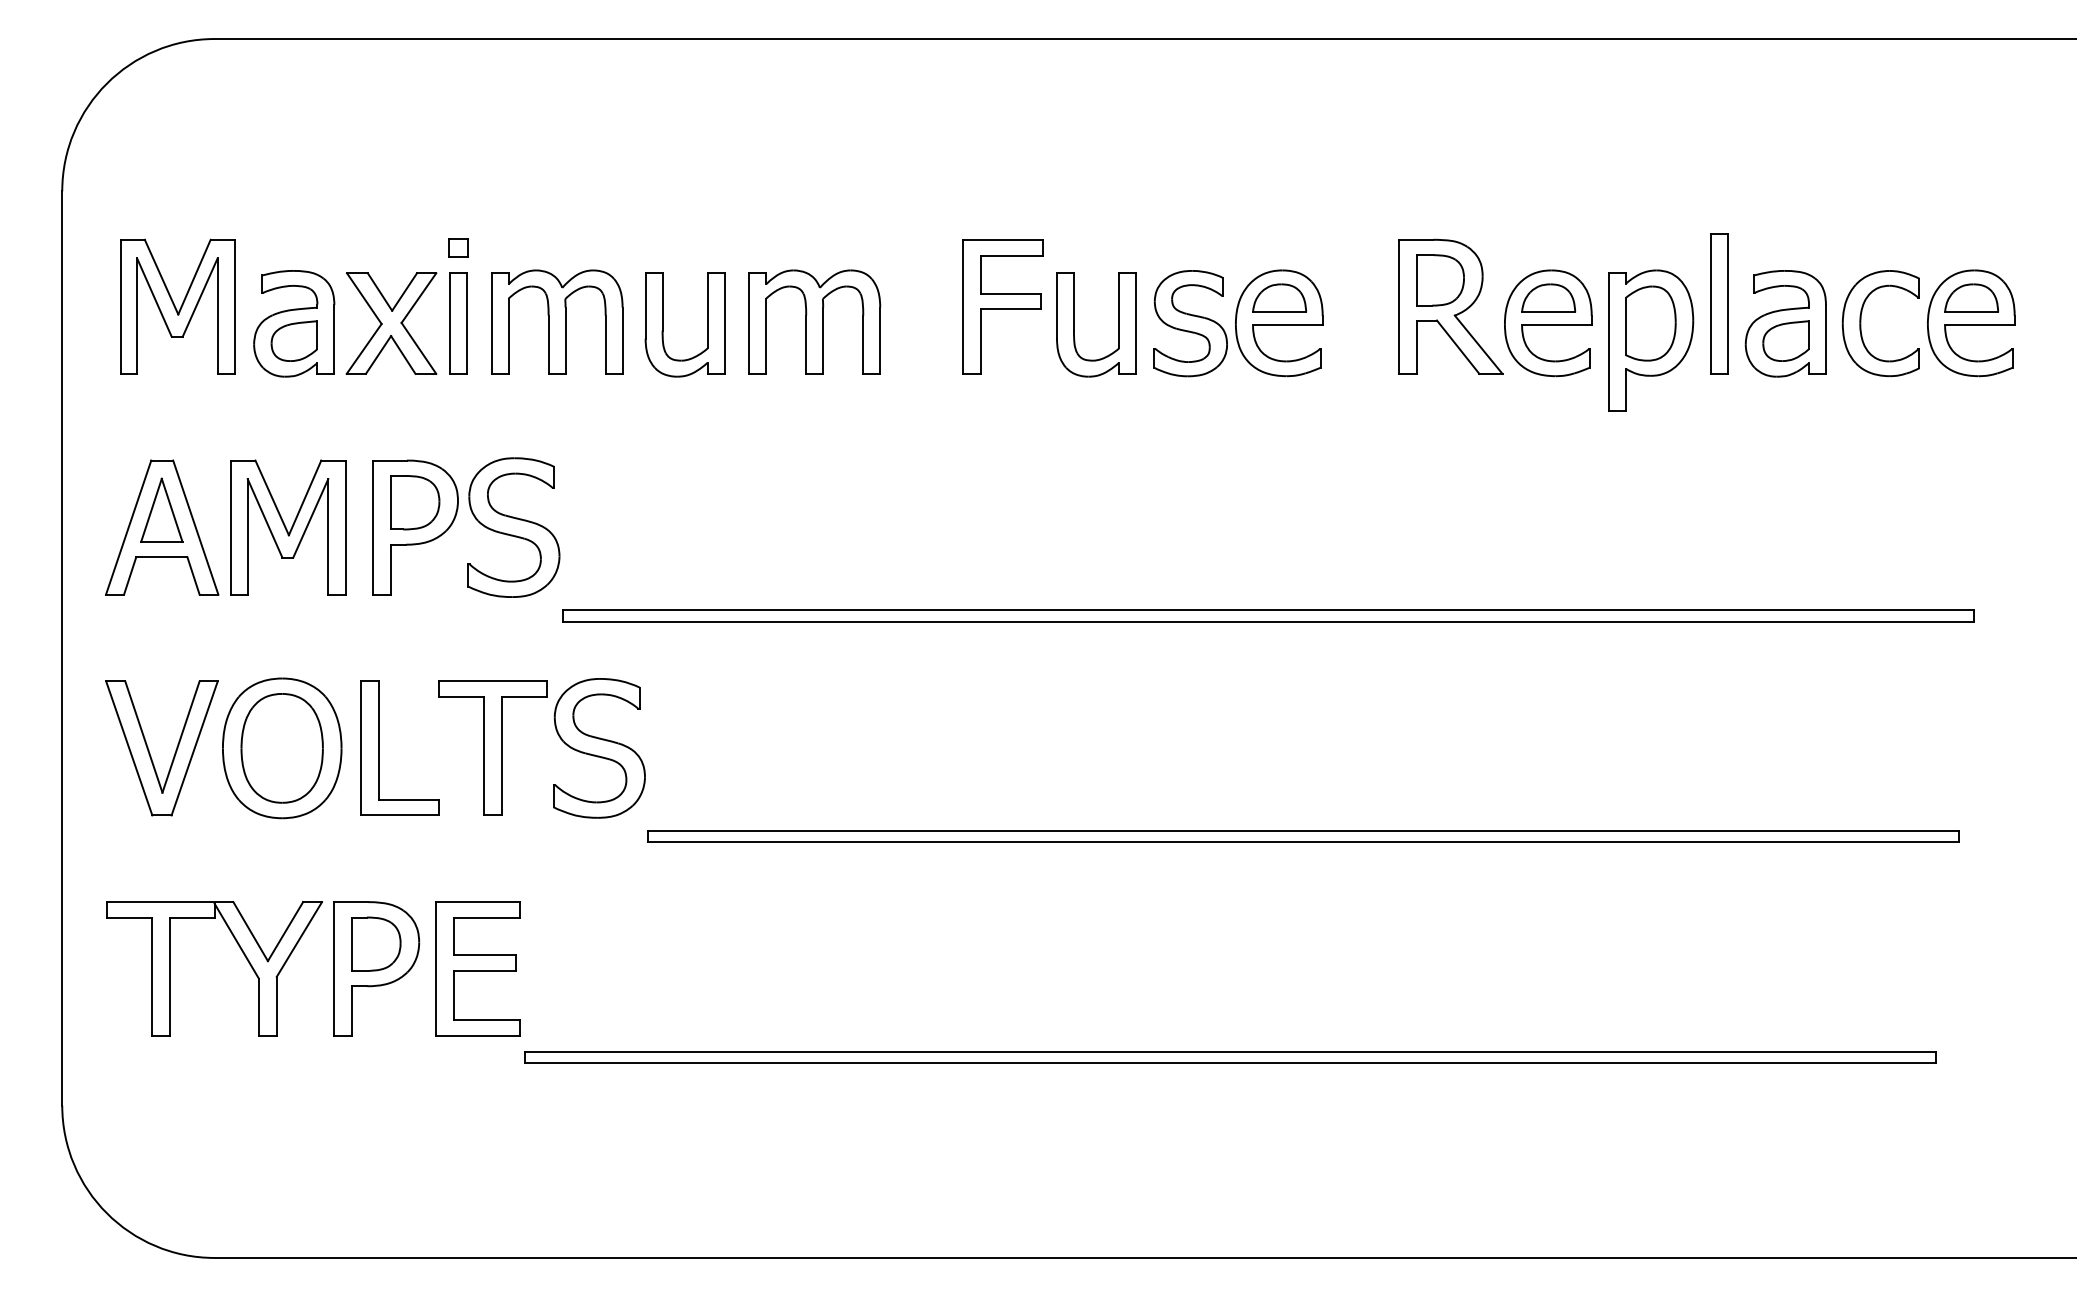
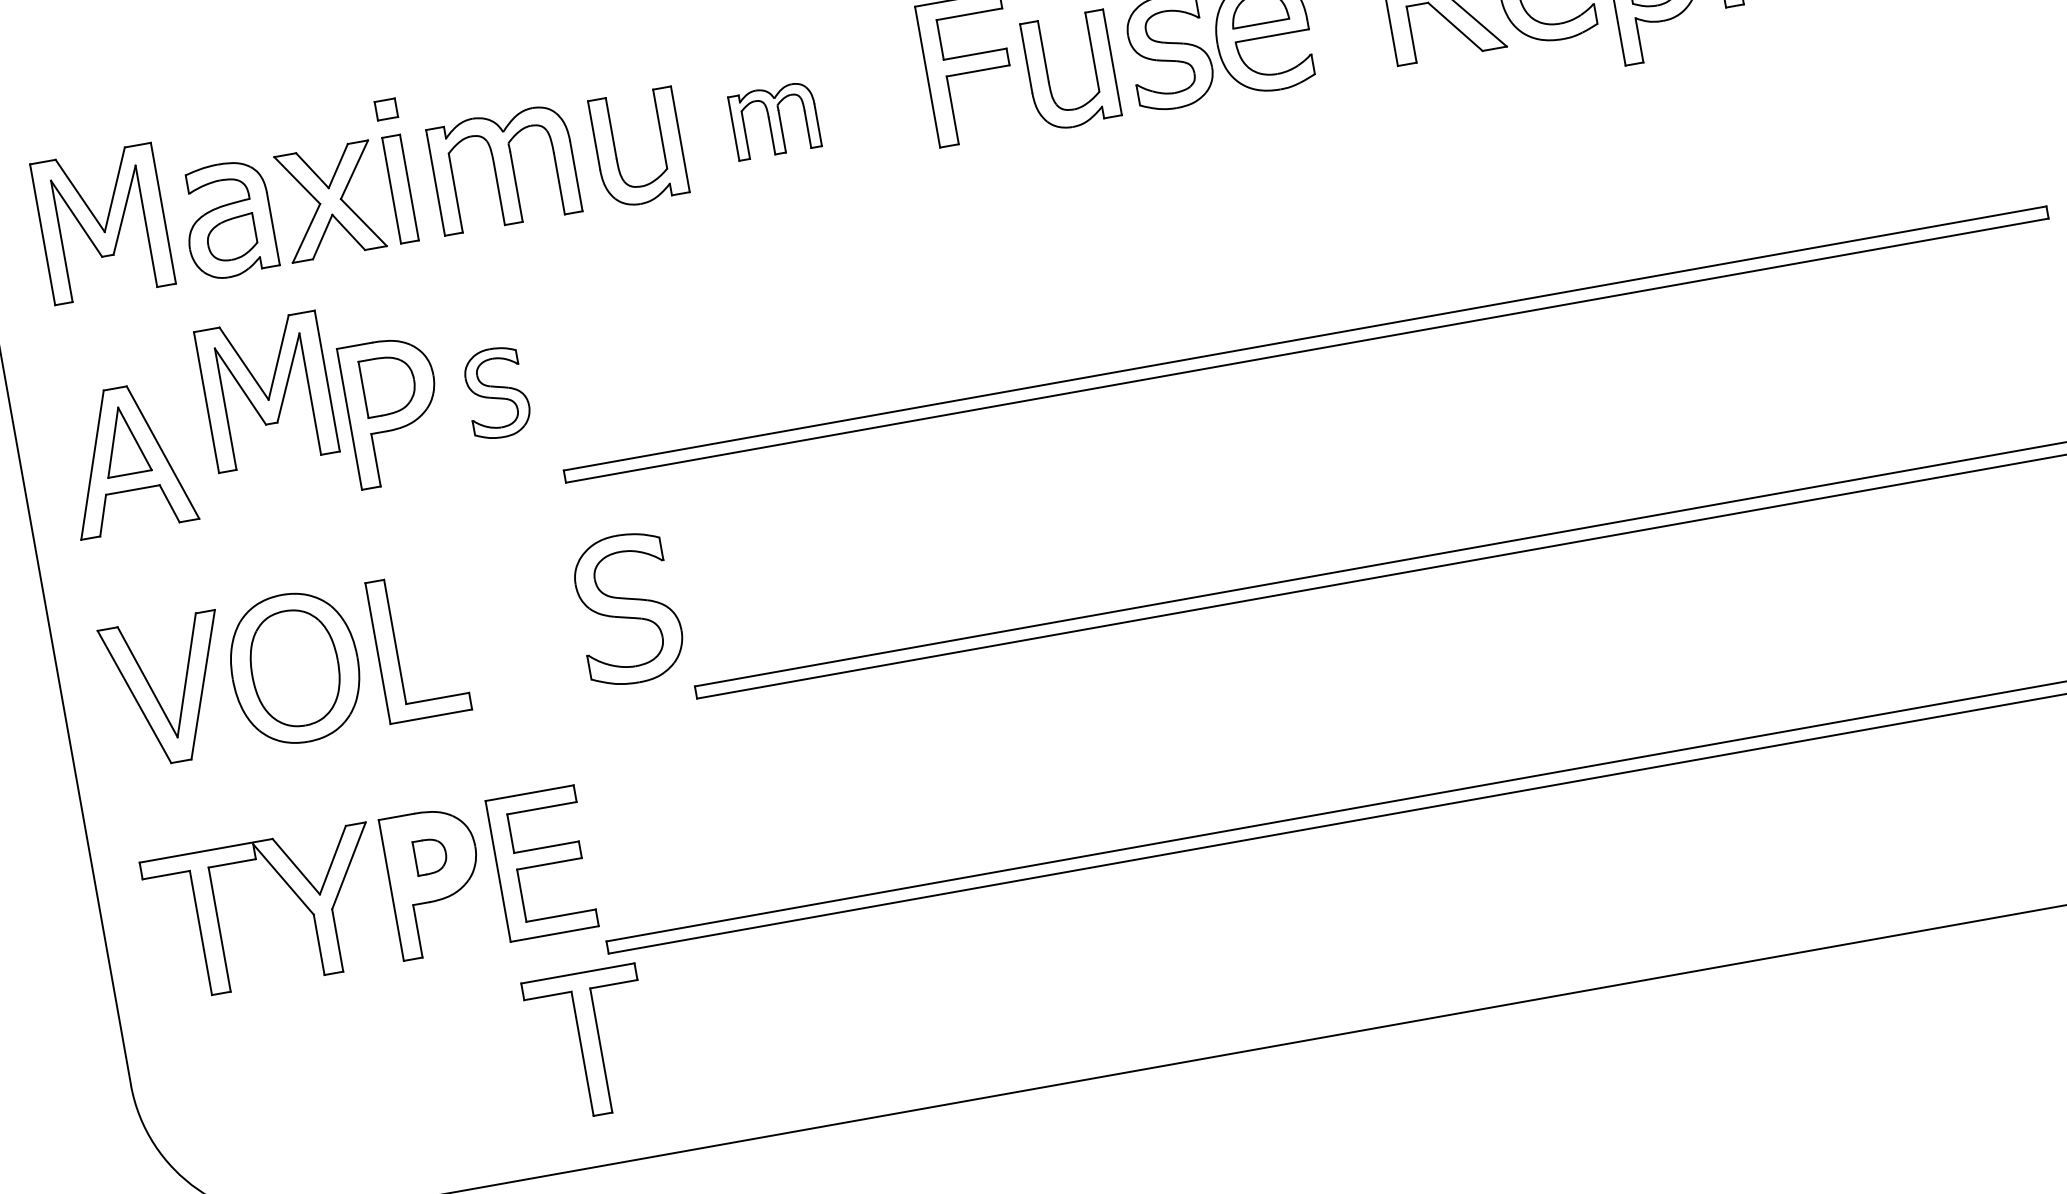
part: (814, 321) -> (774, 120), size x0.6
part: (288, 527) -> (266, 391), moved
part: (513, 527) -> (496, 393), size x0.6
part: (492, 747) -> (589, 1043), moved
part: (376, 943) -> (430, 855), size x0.6

